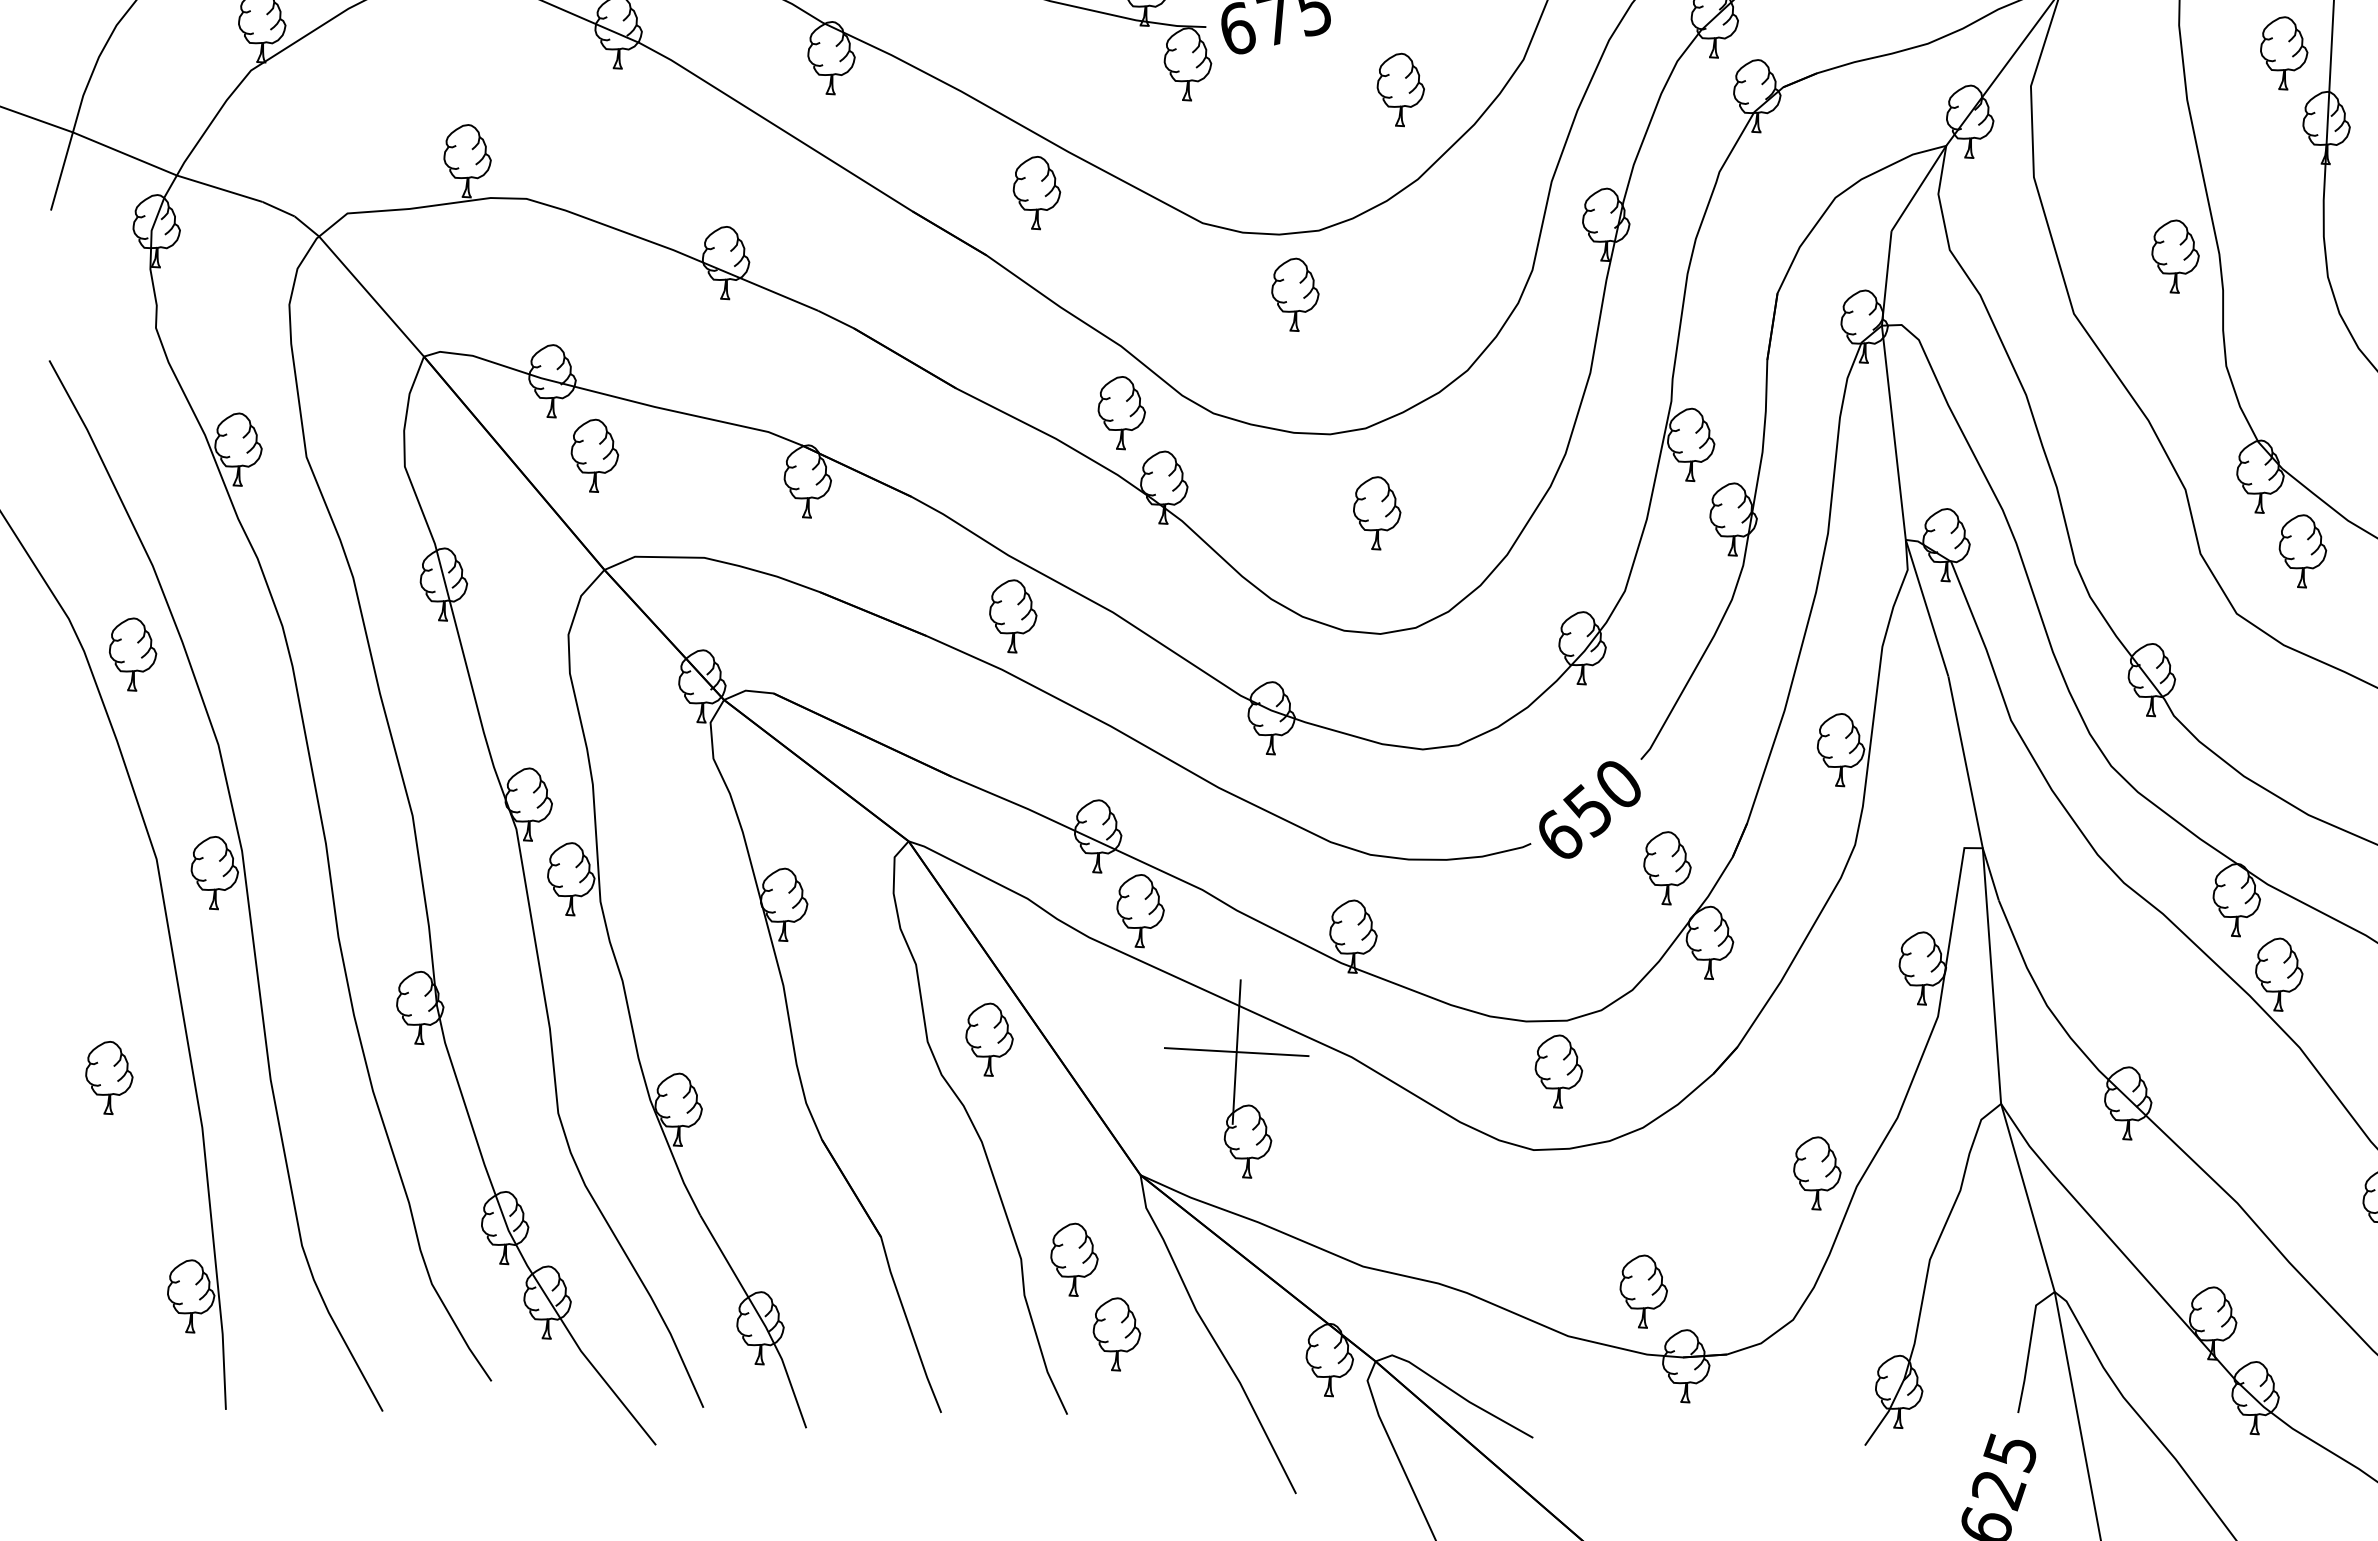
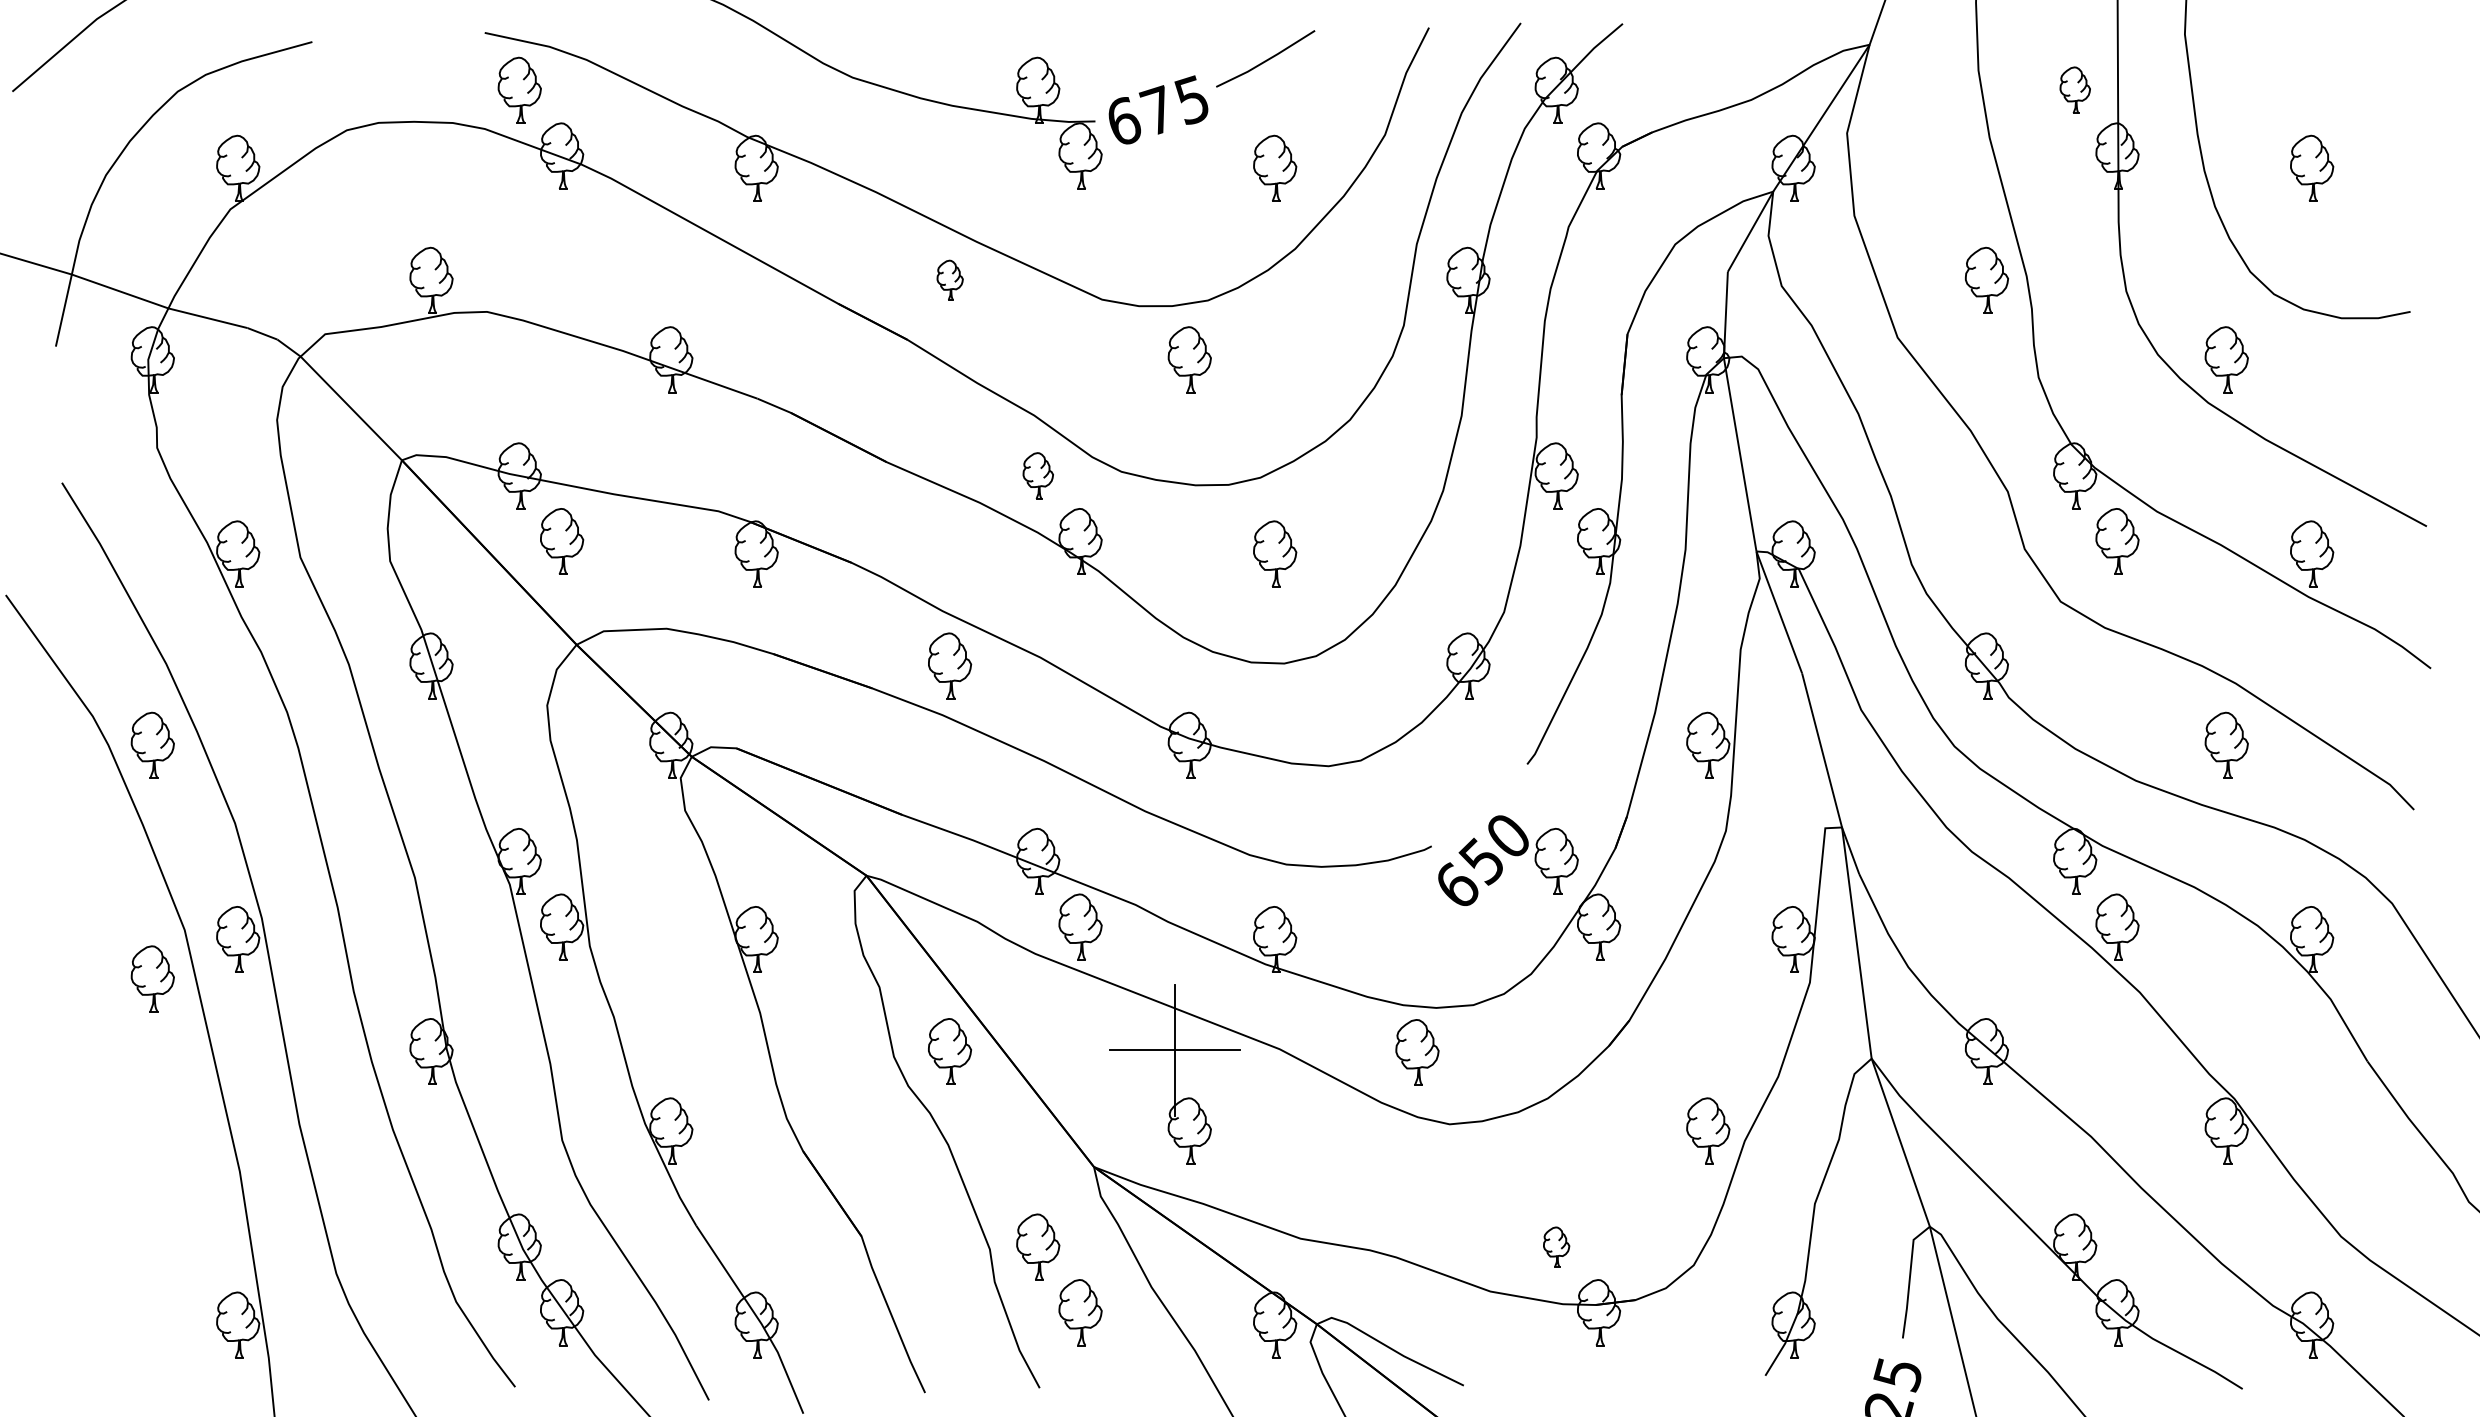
part: (2284, 52) -> (2075, 89), size x0.7
part: (1037, 191) -> (950, 279), size x0.6
part: (1122, 412) -> (1038, 475), size x0.7
text: (1590, 809) -> (1483, 860), moved
part: (1558, 1071) -> (1417, 1052), moved
part: (108, 1077) -> (152, 978), moved
part: (1643, 1290) -> (1556, 1246), size x0.6

